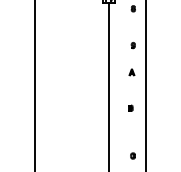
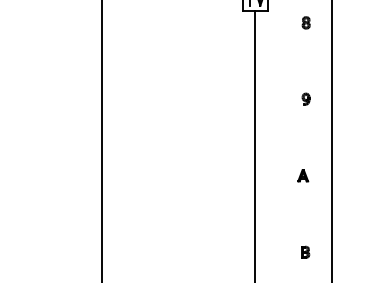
part: (131, 72) -> (302, 175), moved
part: (130, 107) -> (304, 250), moved

